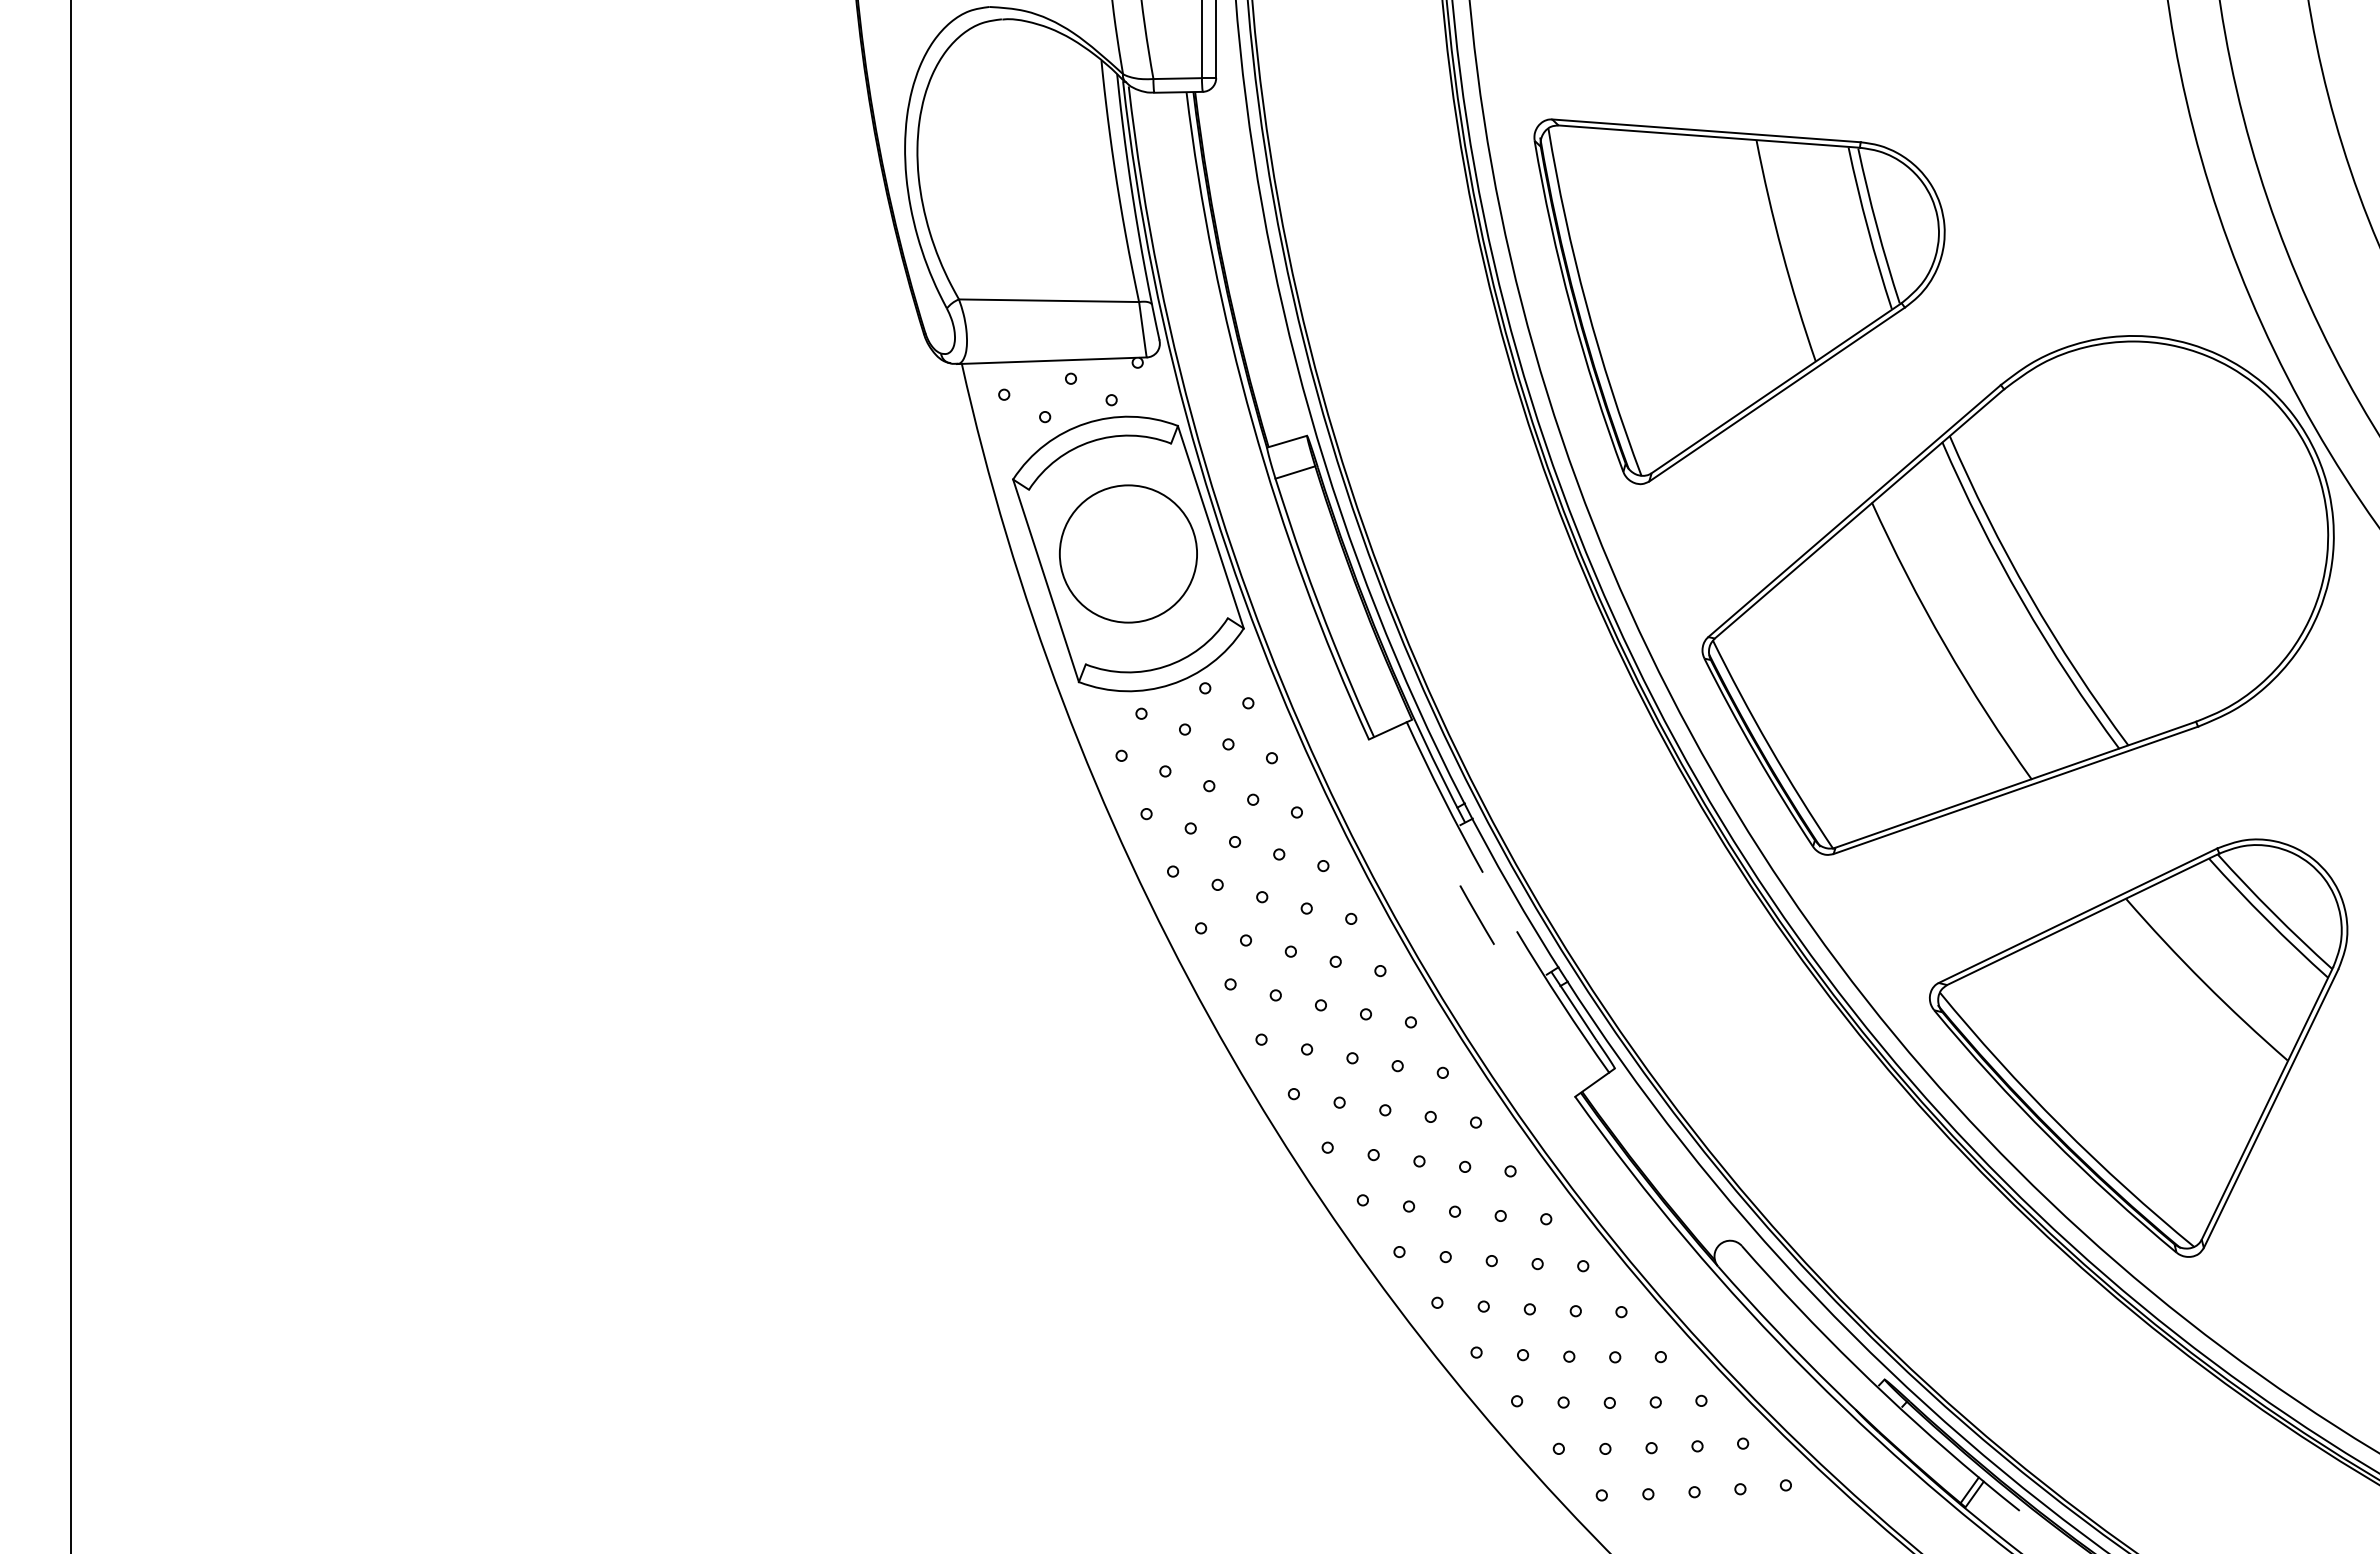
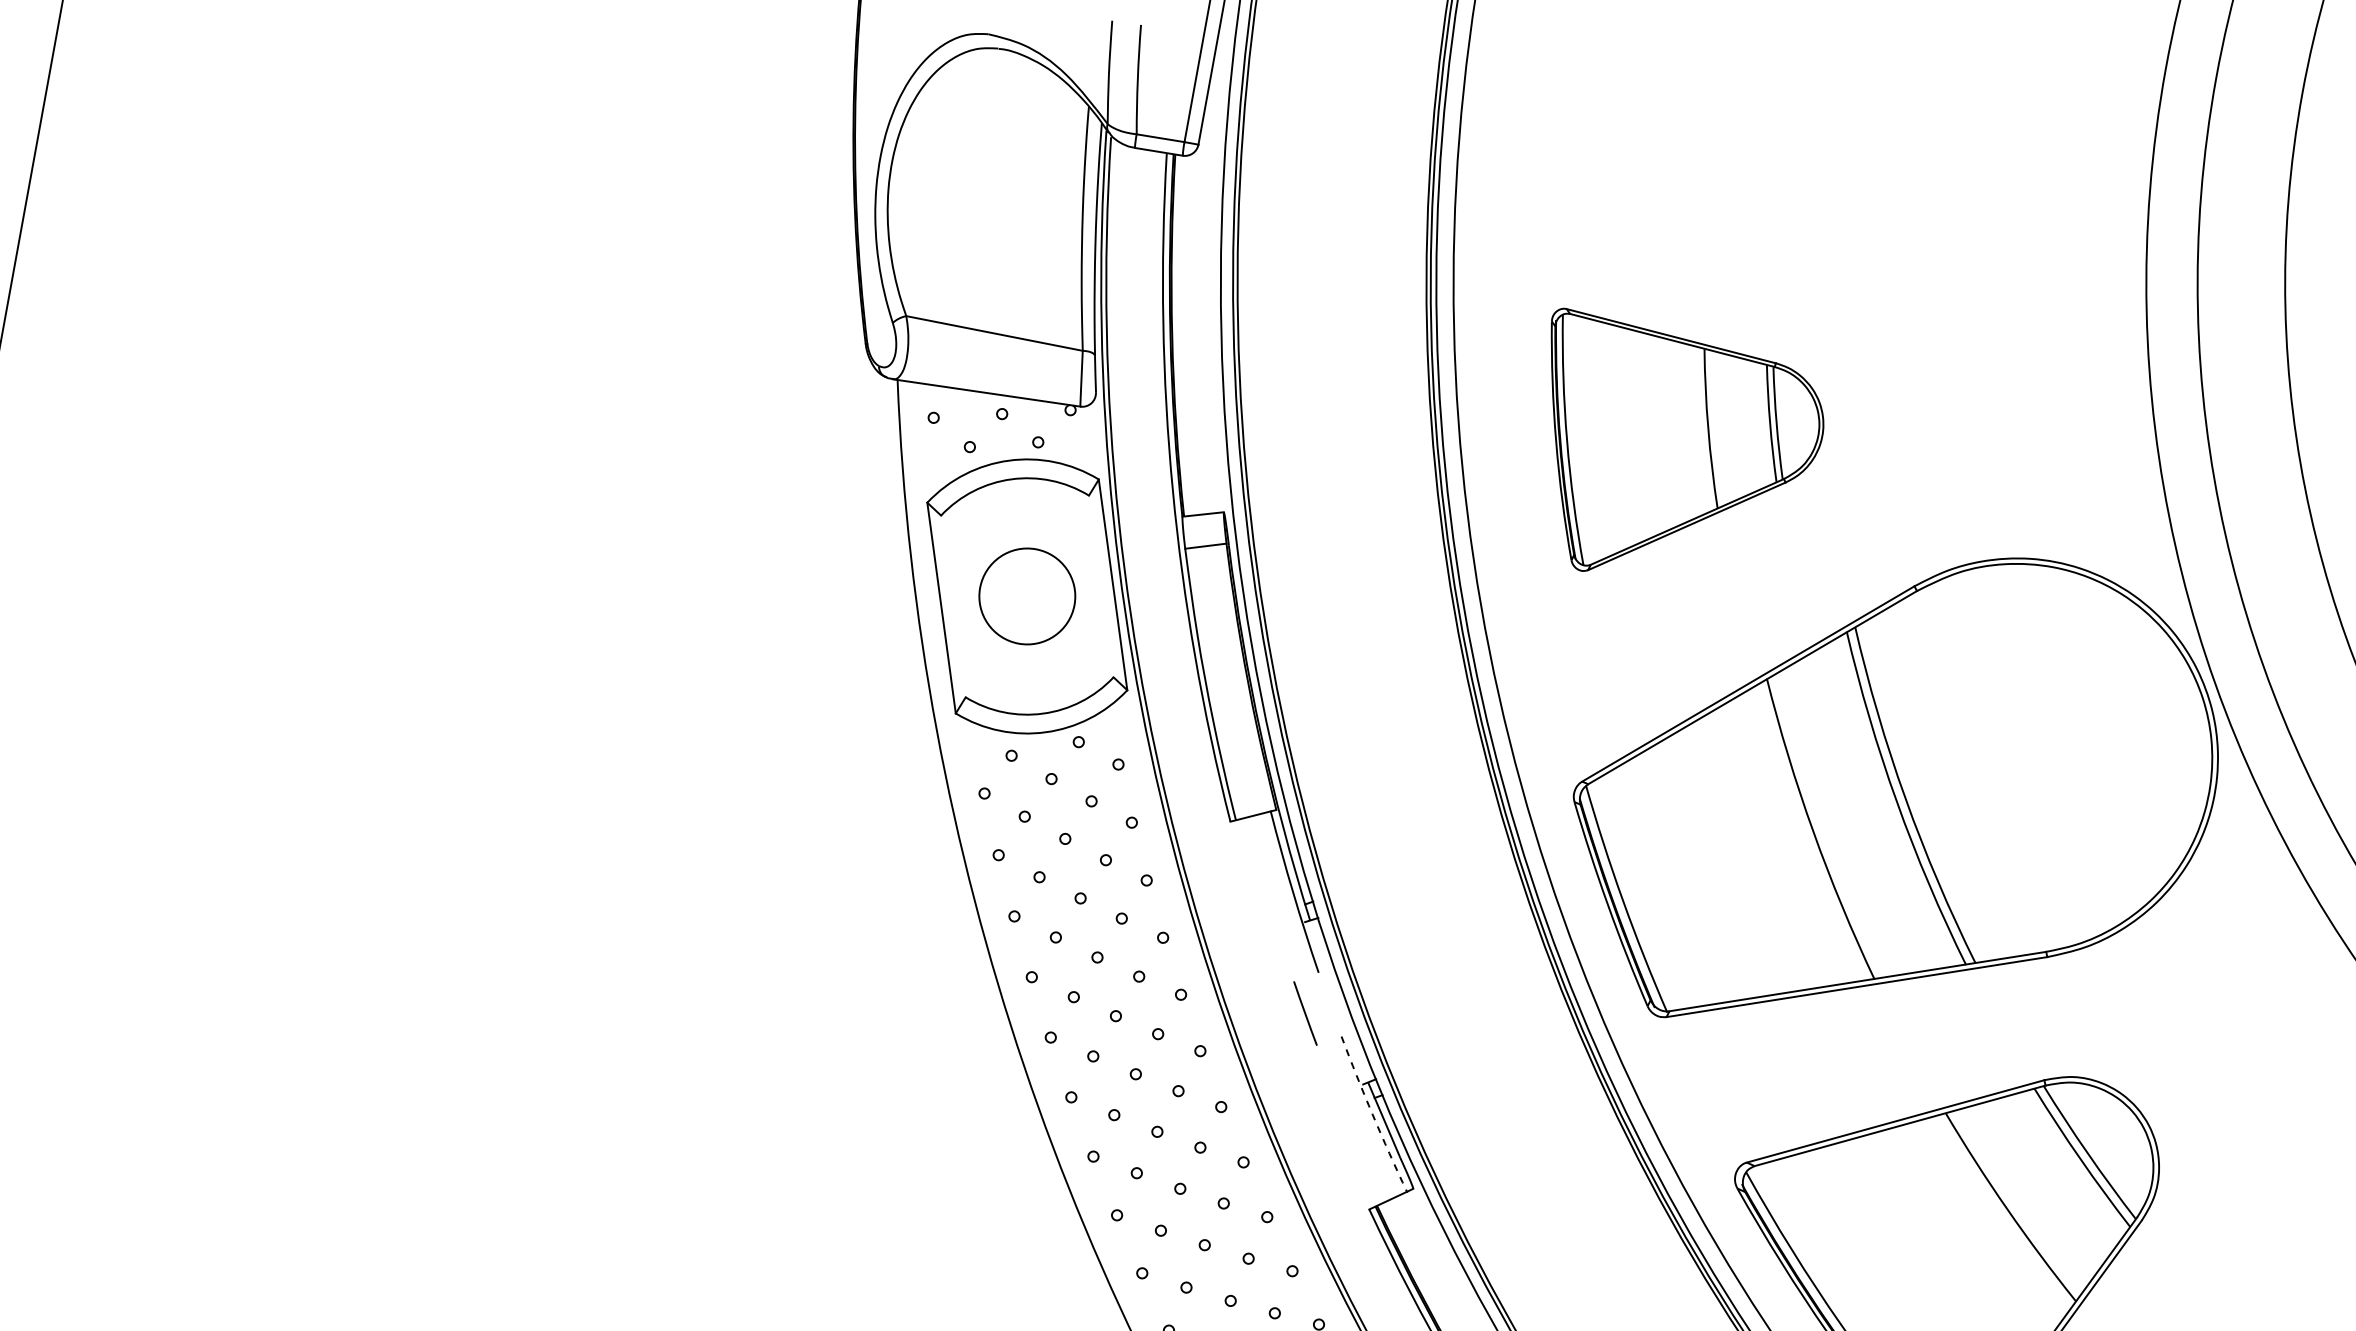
part: (1739, 301) -> (1672, 457), size x0.7
circle: (1128, 553) -> (1027, 595), size x0.7
arc: (1561, 1002) -> (1372, 1114), solid -> dashed

